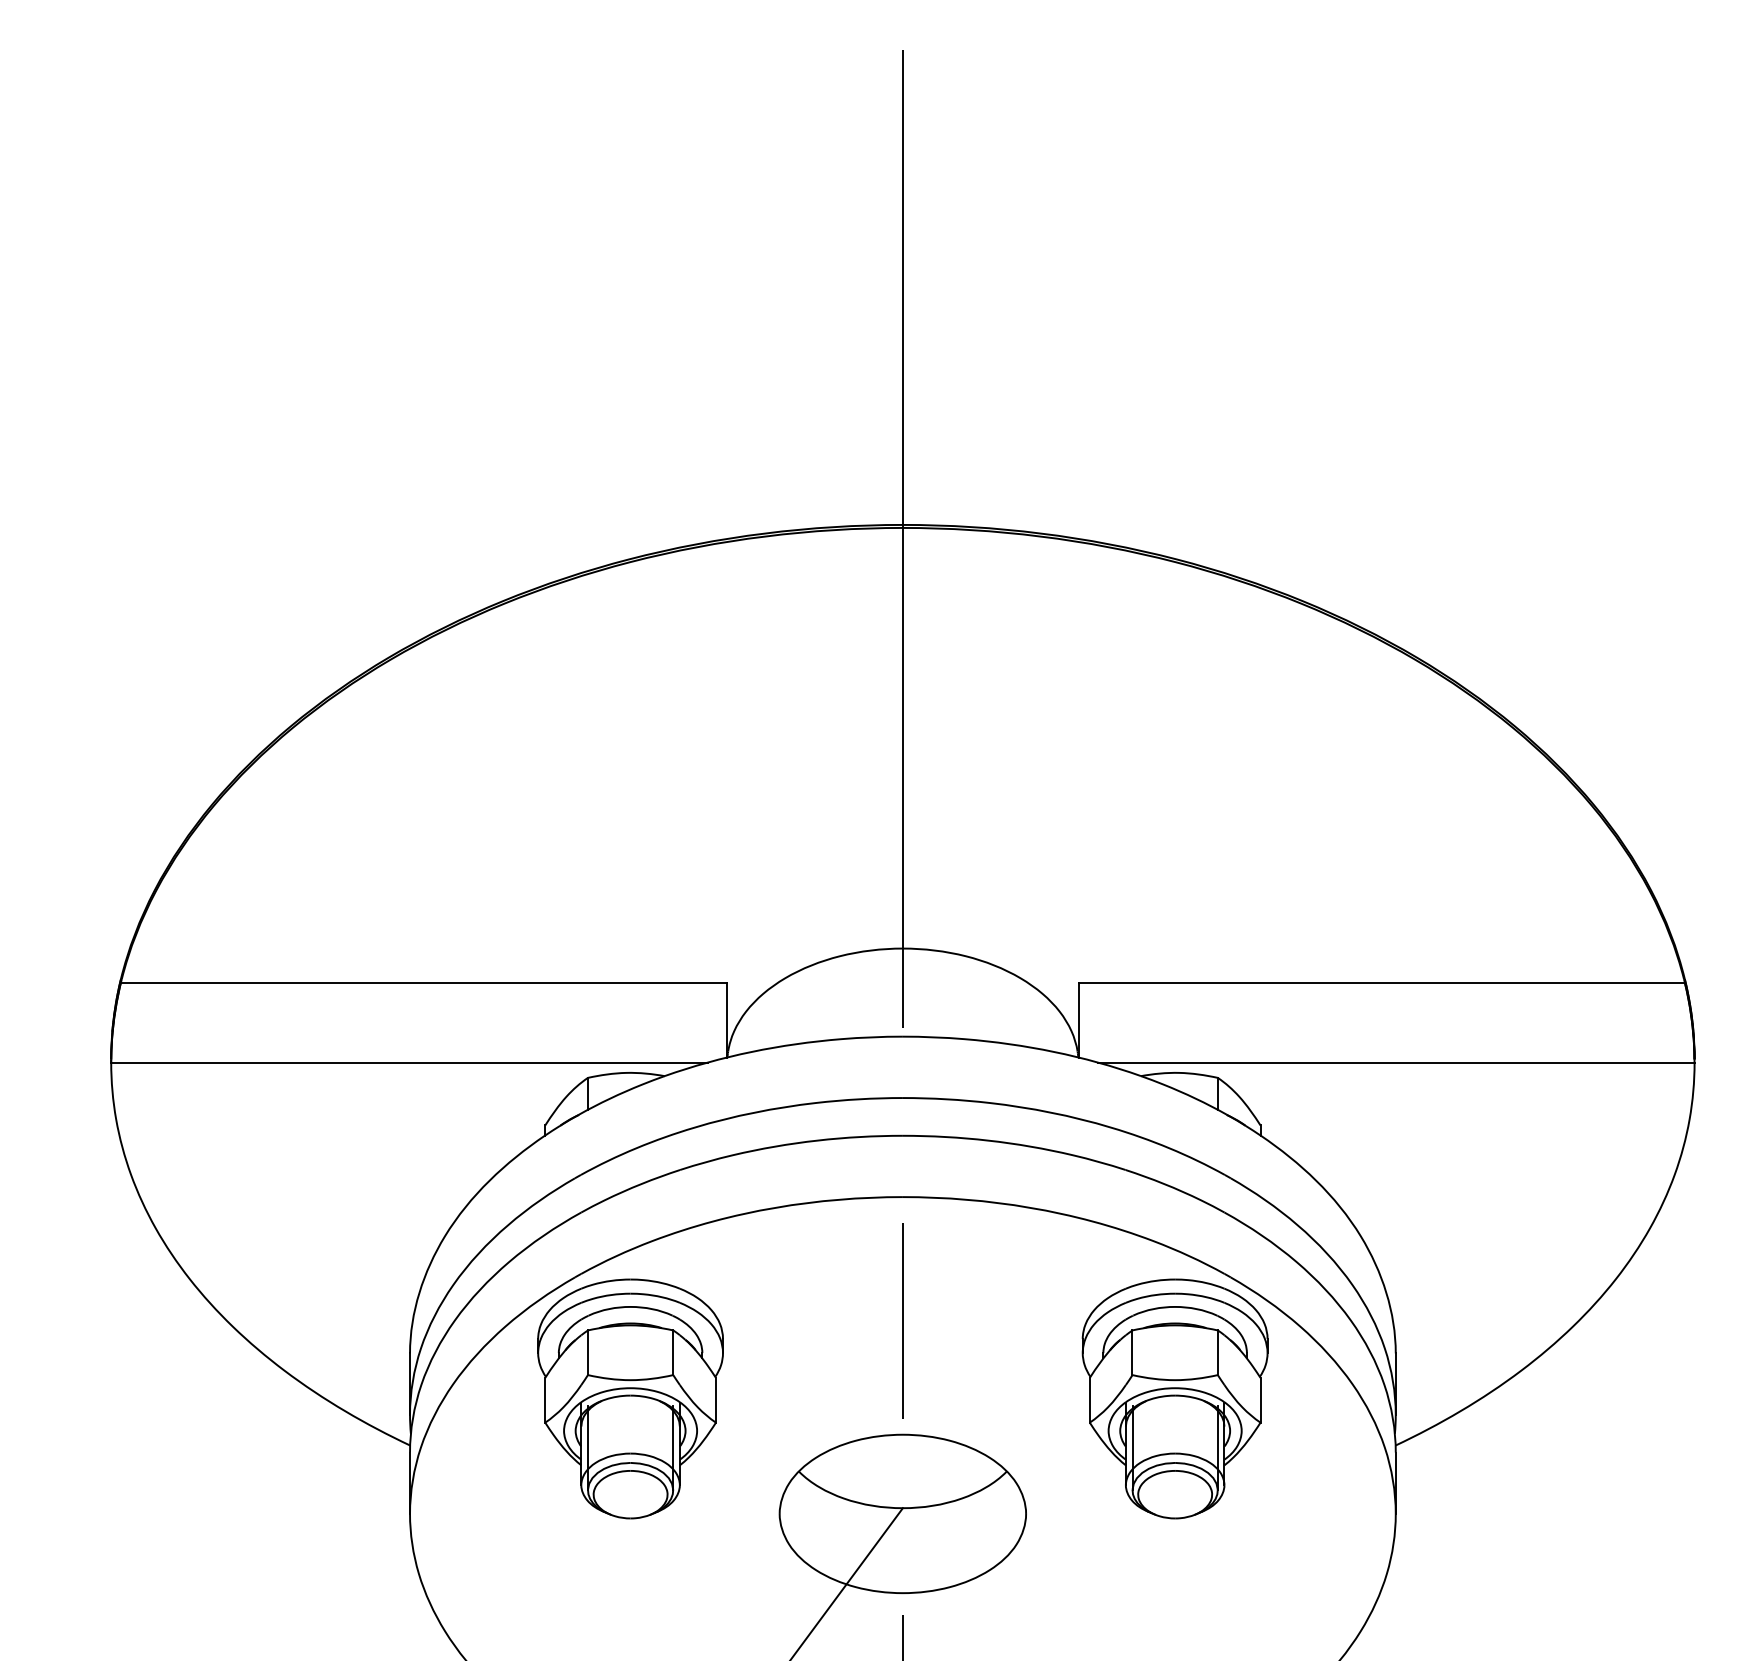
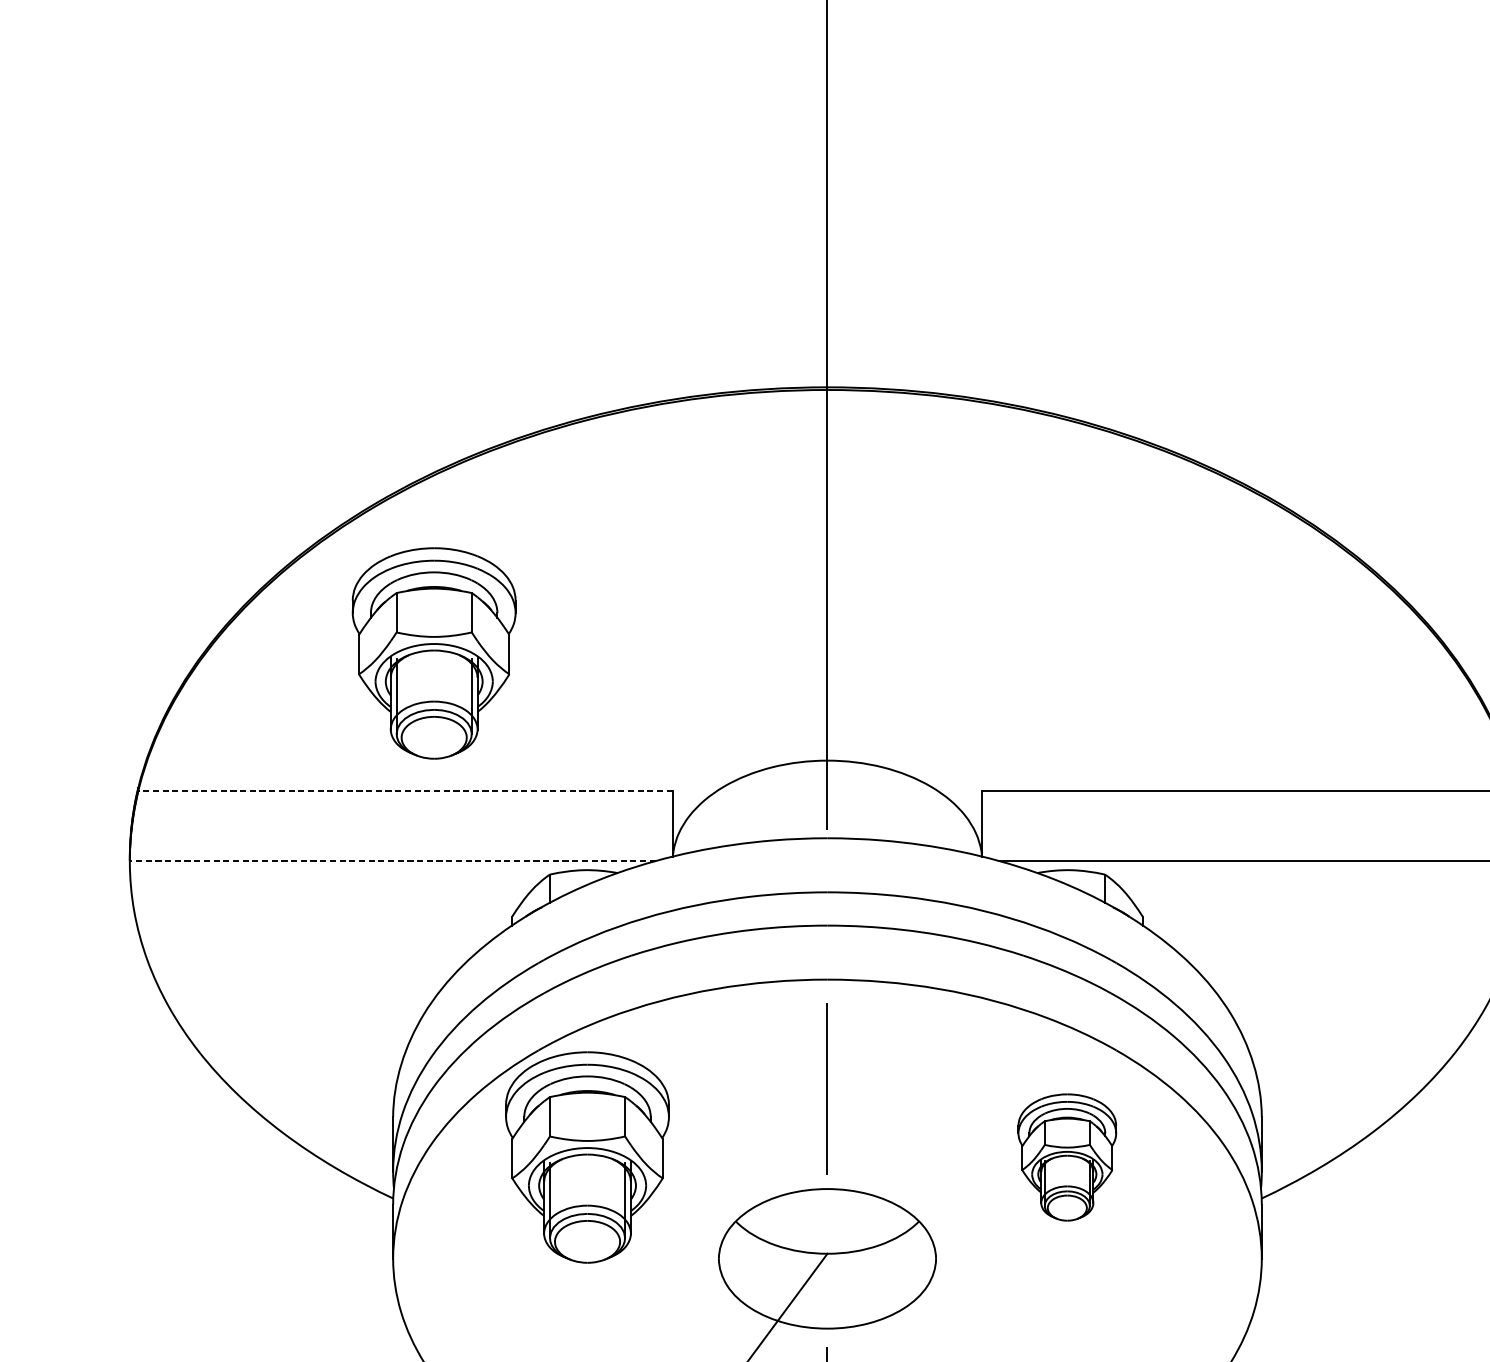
part: (456, 826) -> (434, 653), added
line: (423, 982) -> (405, 790), solid -> dashed
line: (409, 1062) -> (392, 861), solid -> dashed
part: (1174, 1398) -> (1066, 1157), size x0.6

